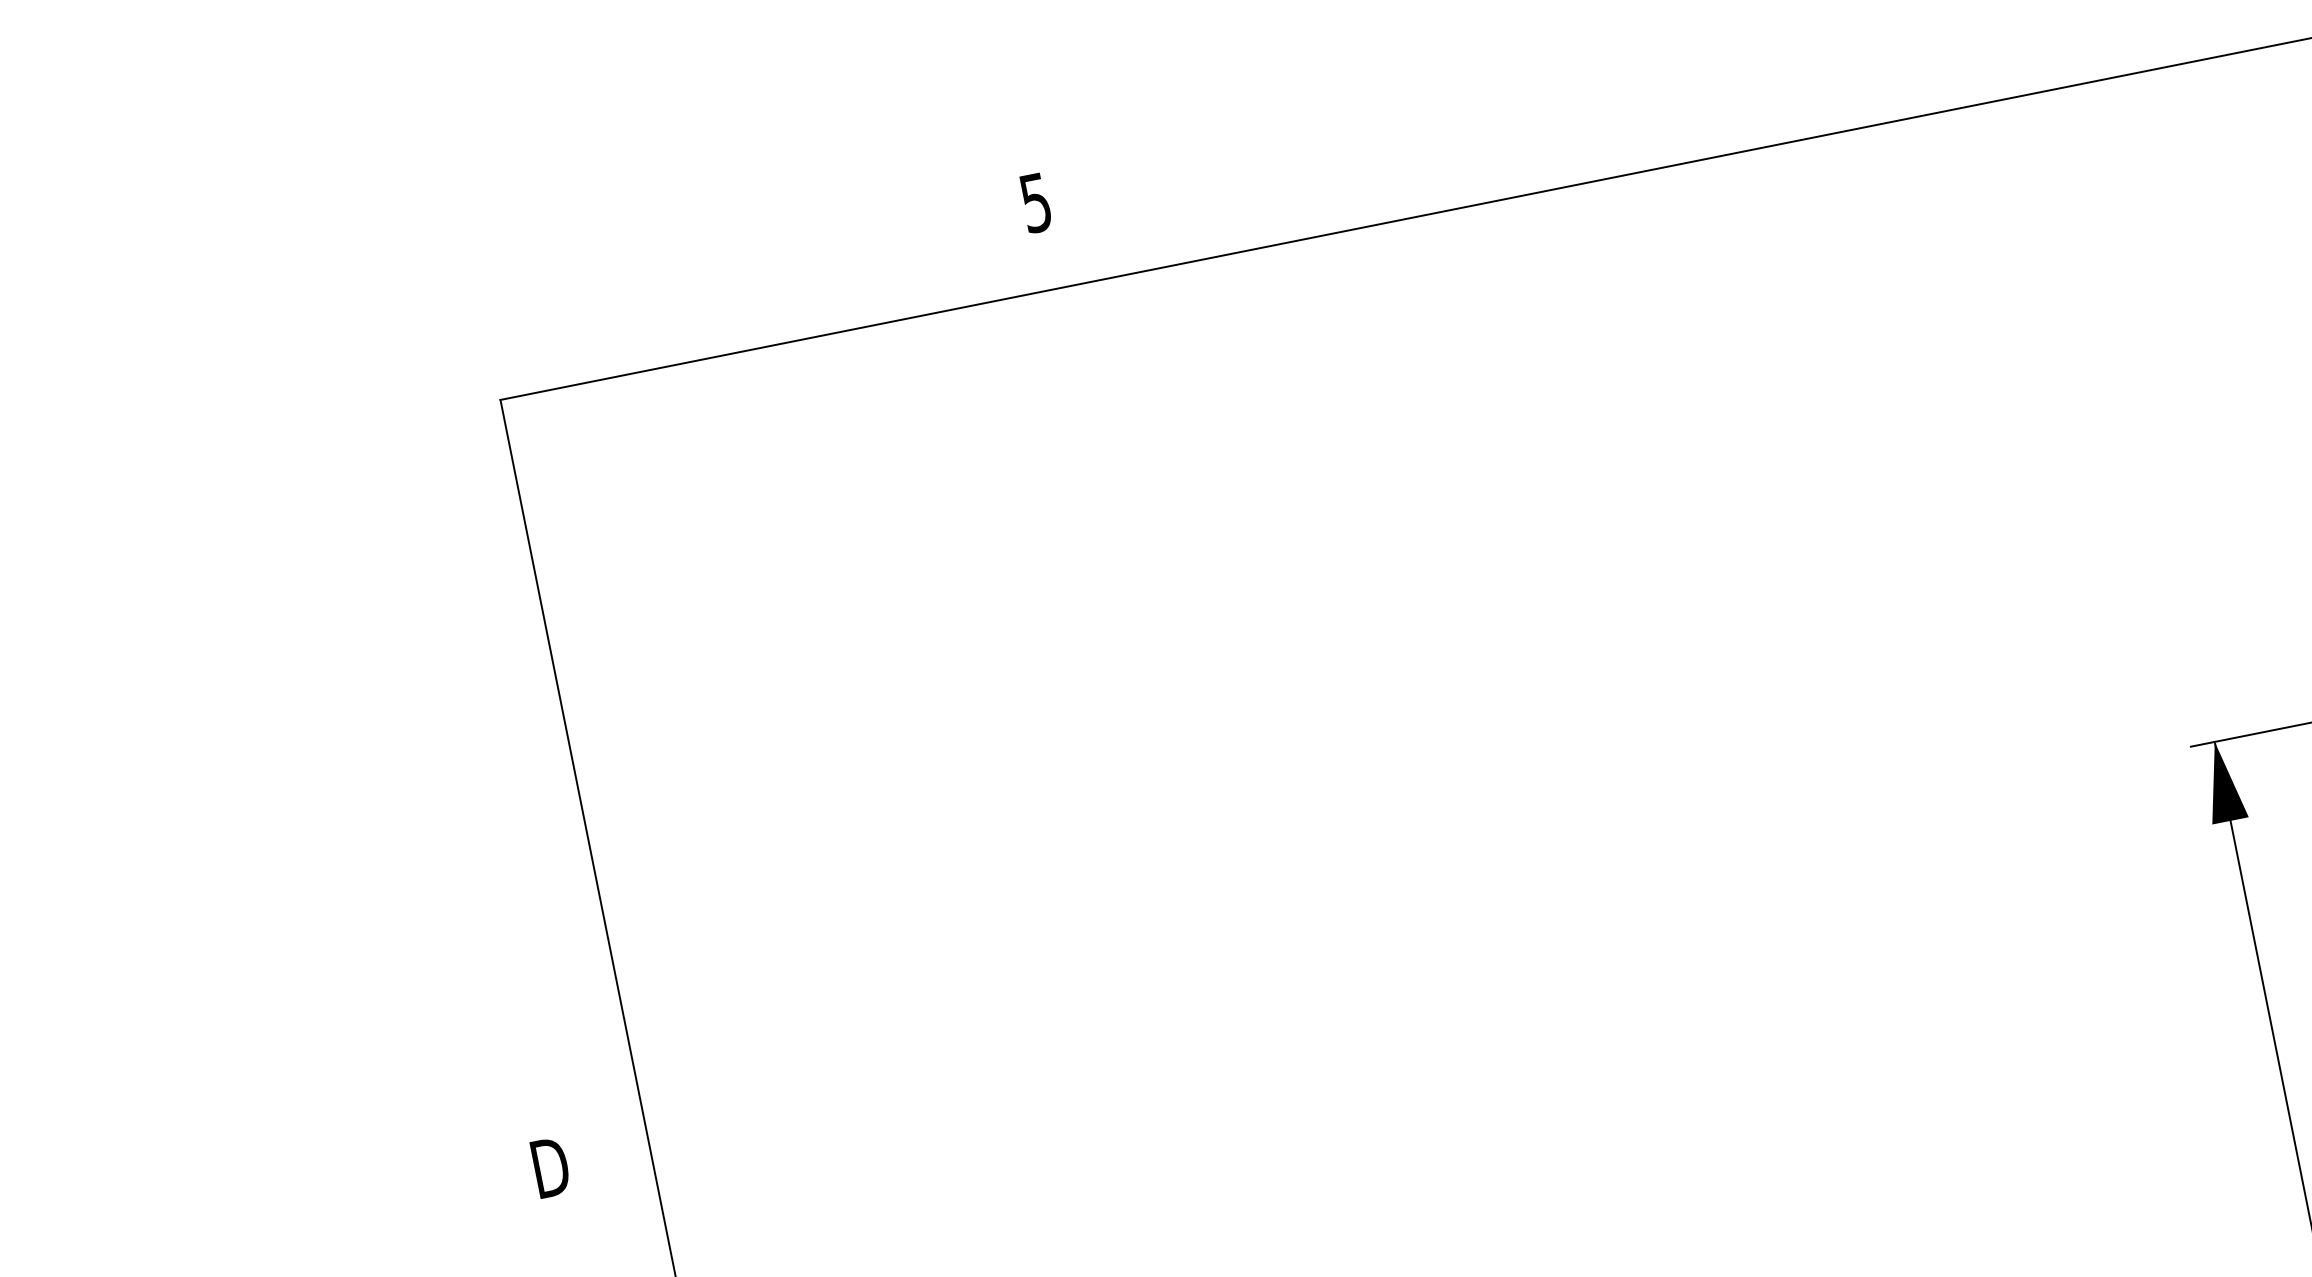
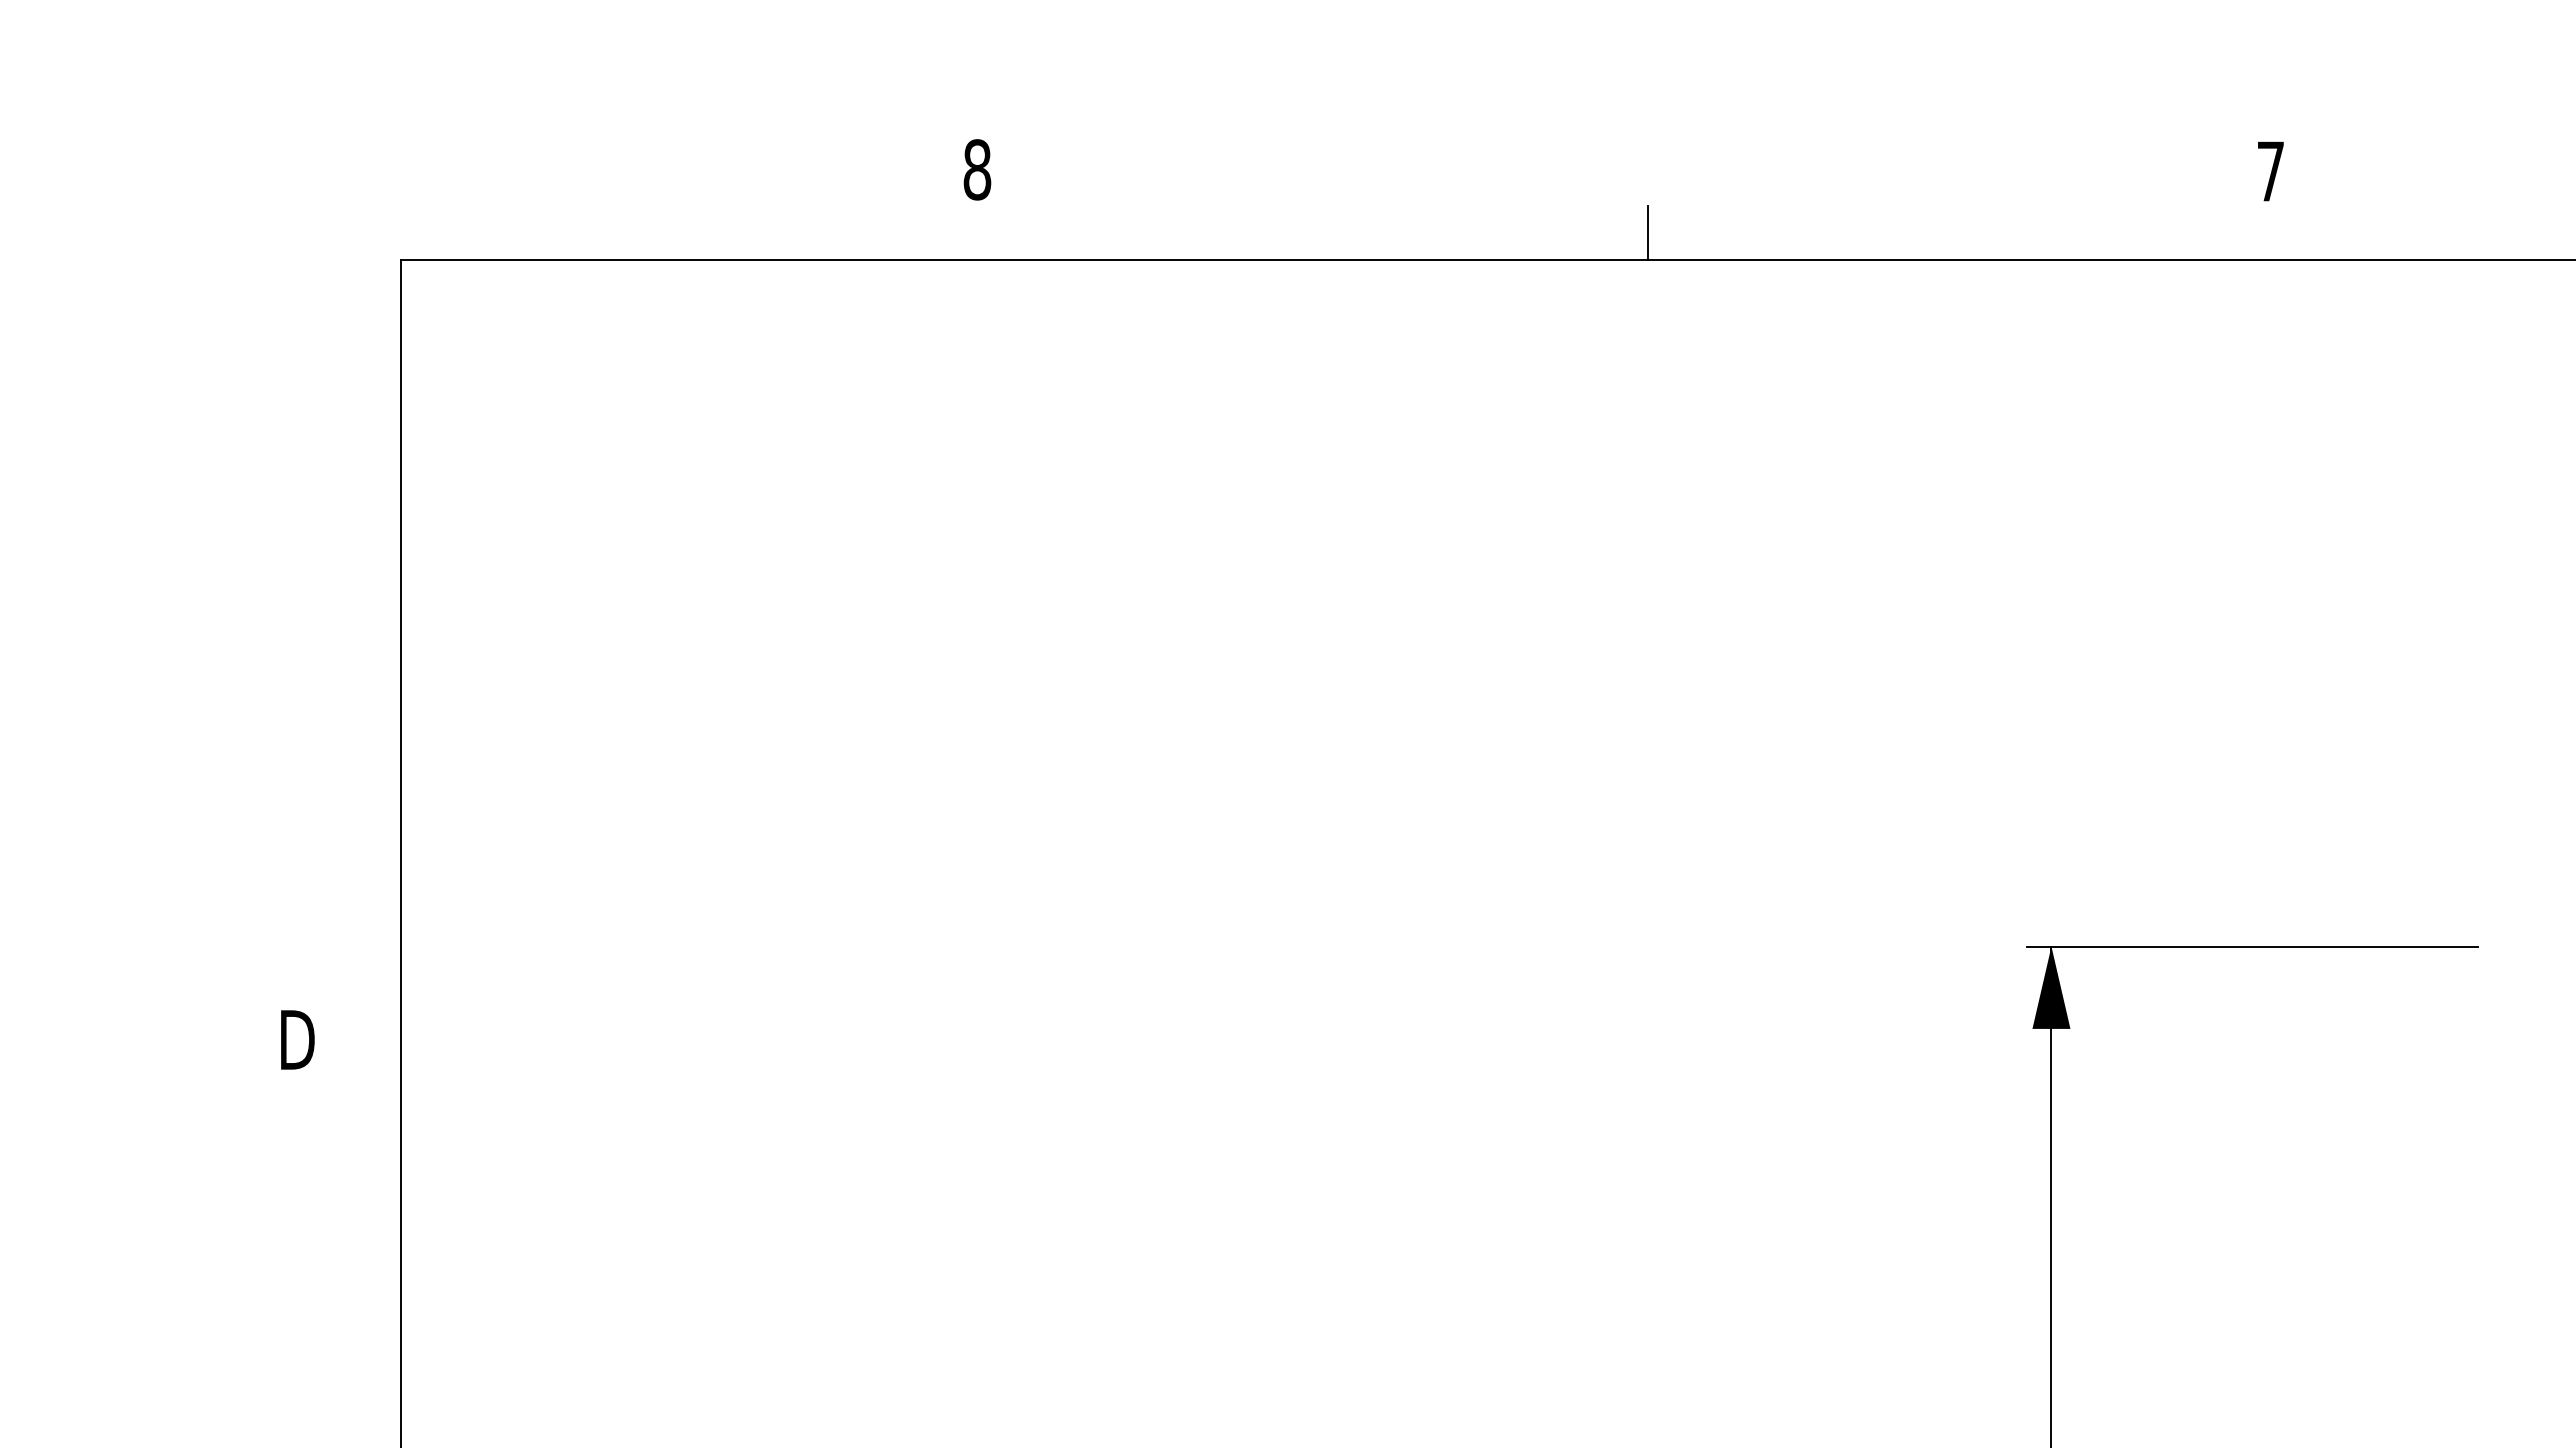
line: (1690, 135) -> (1647, 233), added
text: (1036, 202) -> (977, 169), 5 -> 8

